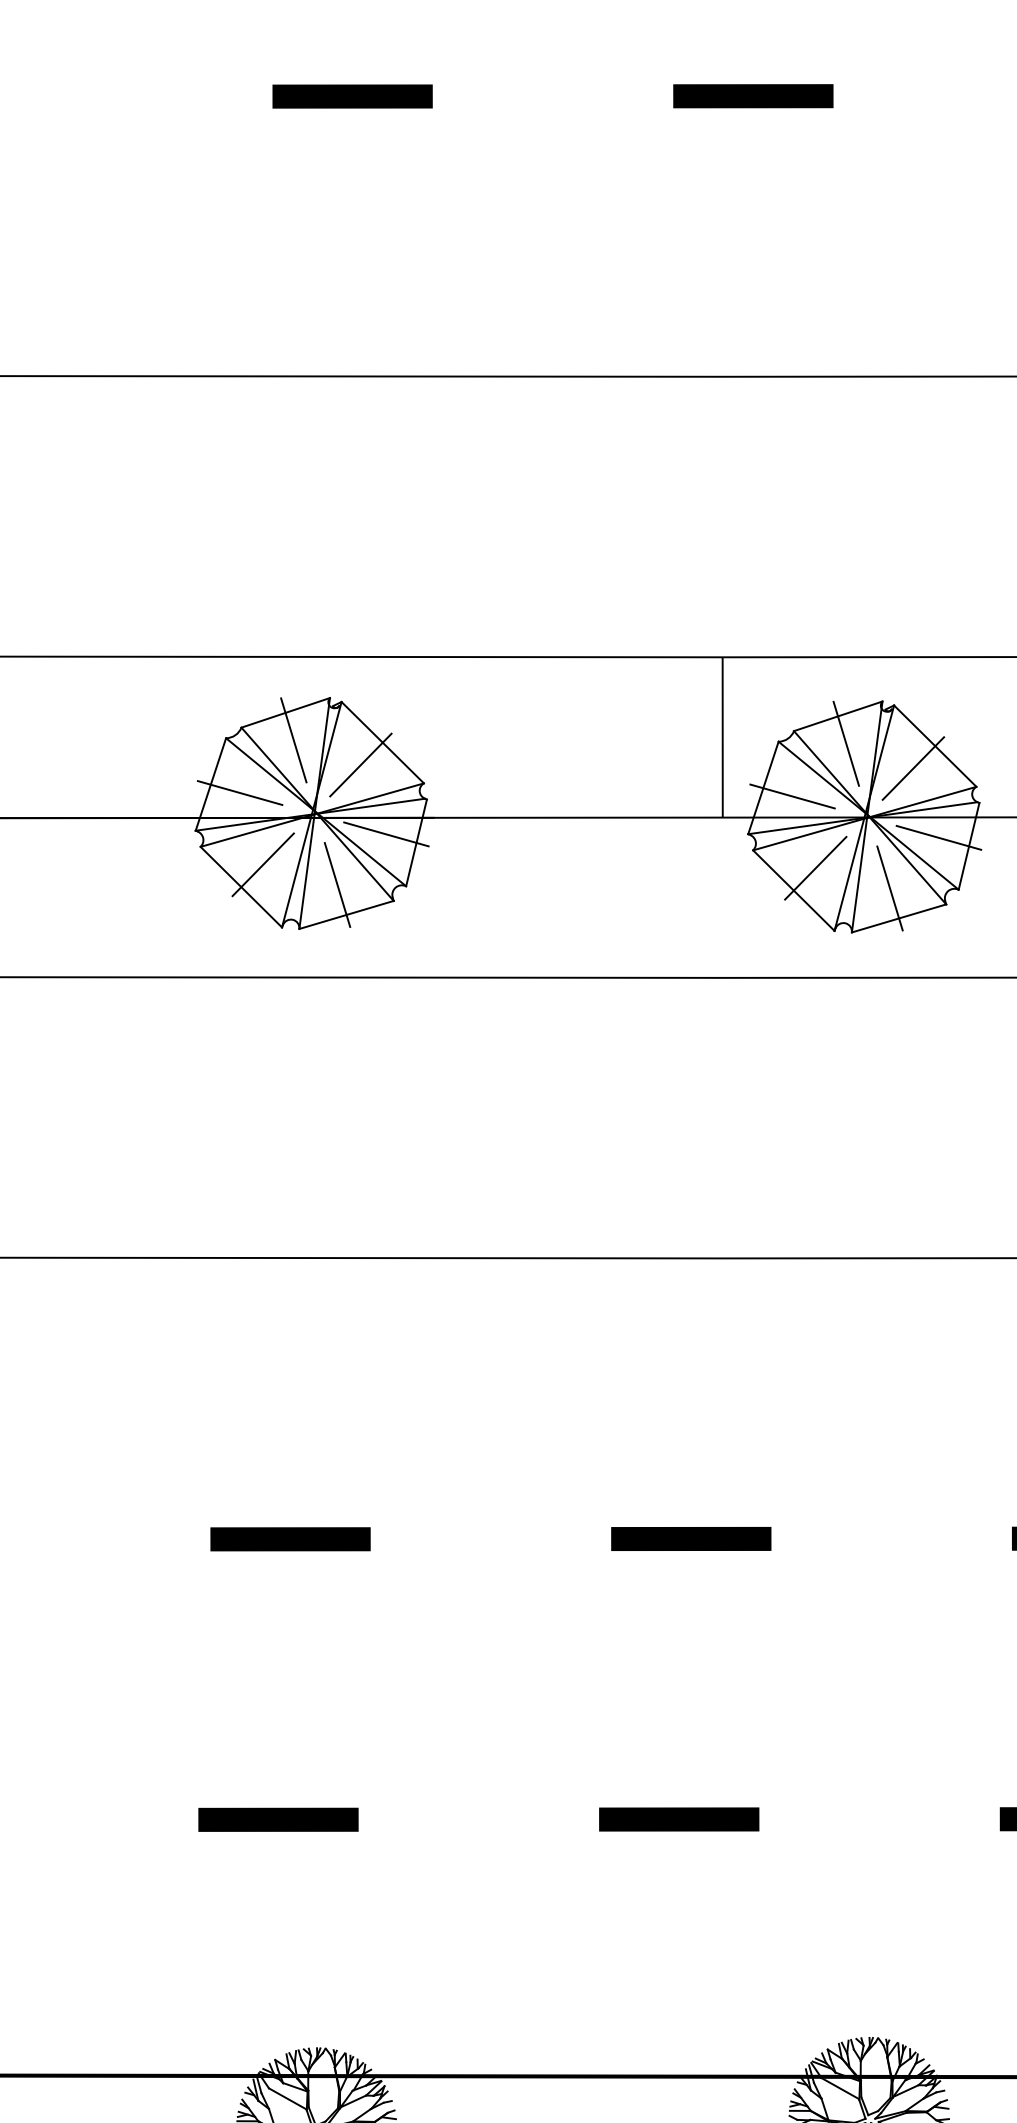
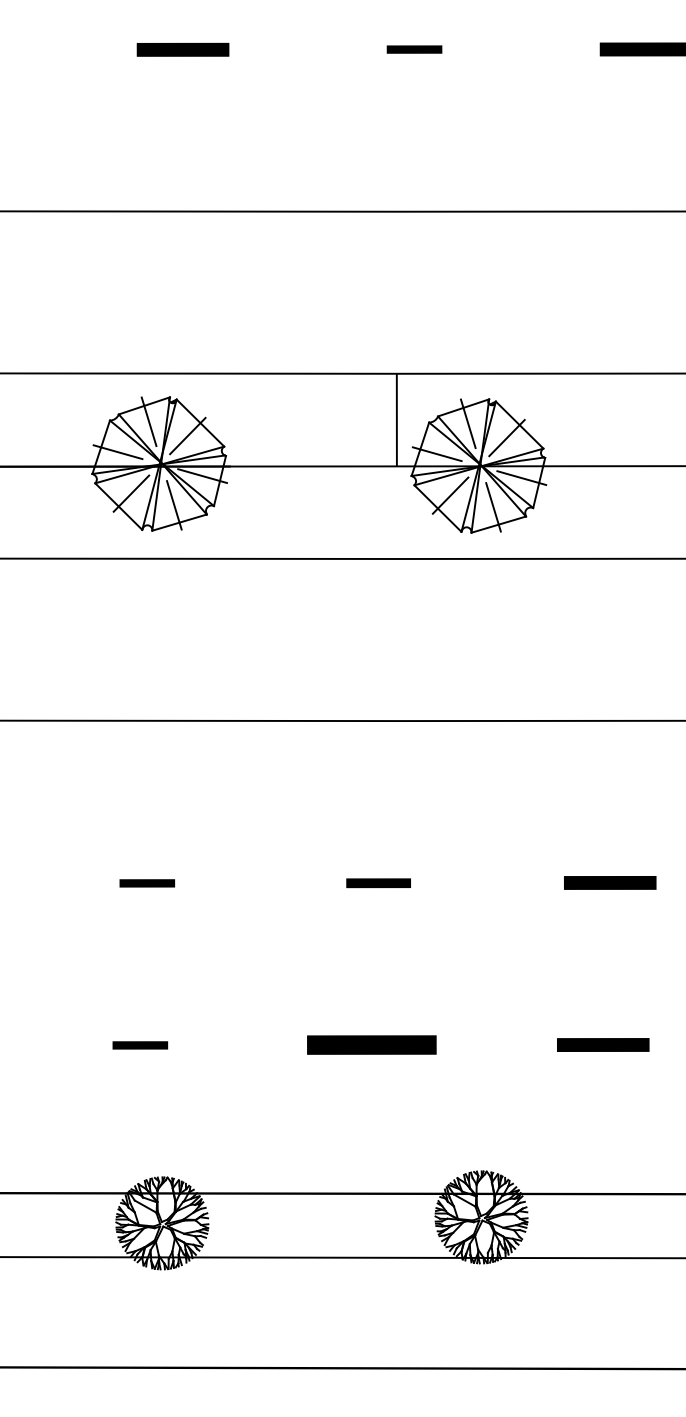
part: (753, 95) -> (414, 49), size x0.6
part: (291, 1539) -> (147, 883), size x0.6
part: (690, 1539) -> (378, 883), size x0.7
part: (278, 1820) -> (140, 1045), size x0.6
part: (678, 1820) -> (371, 1045), size x1.4

